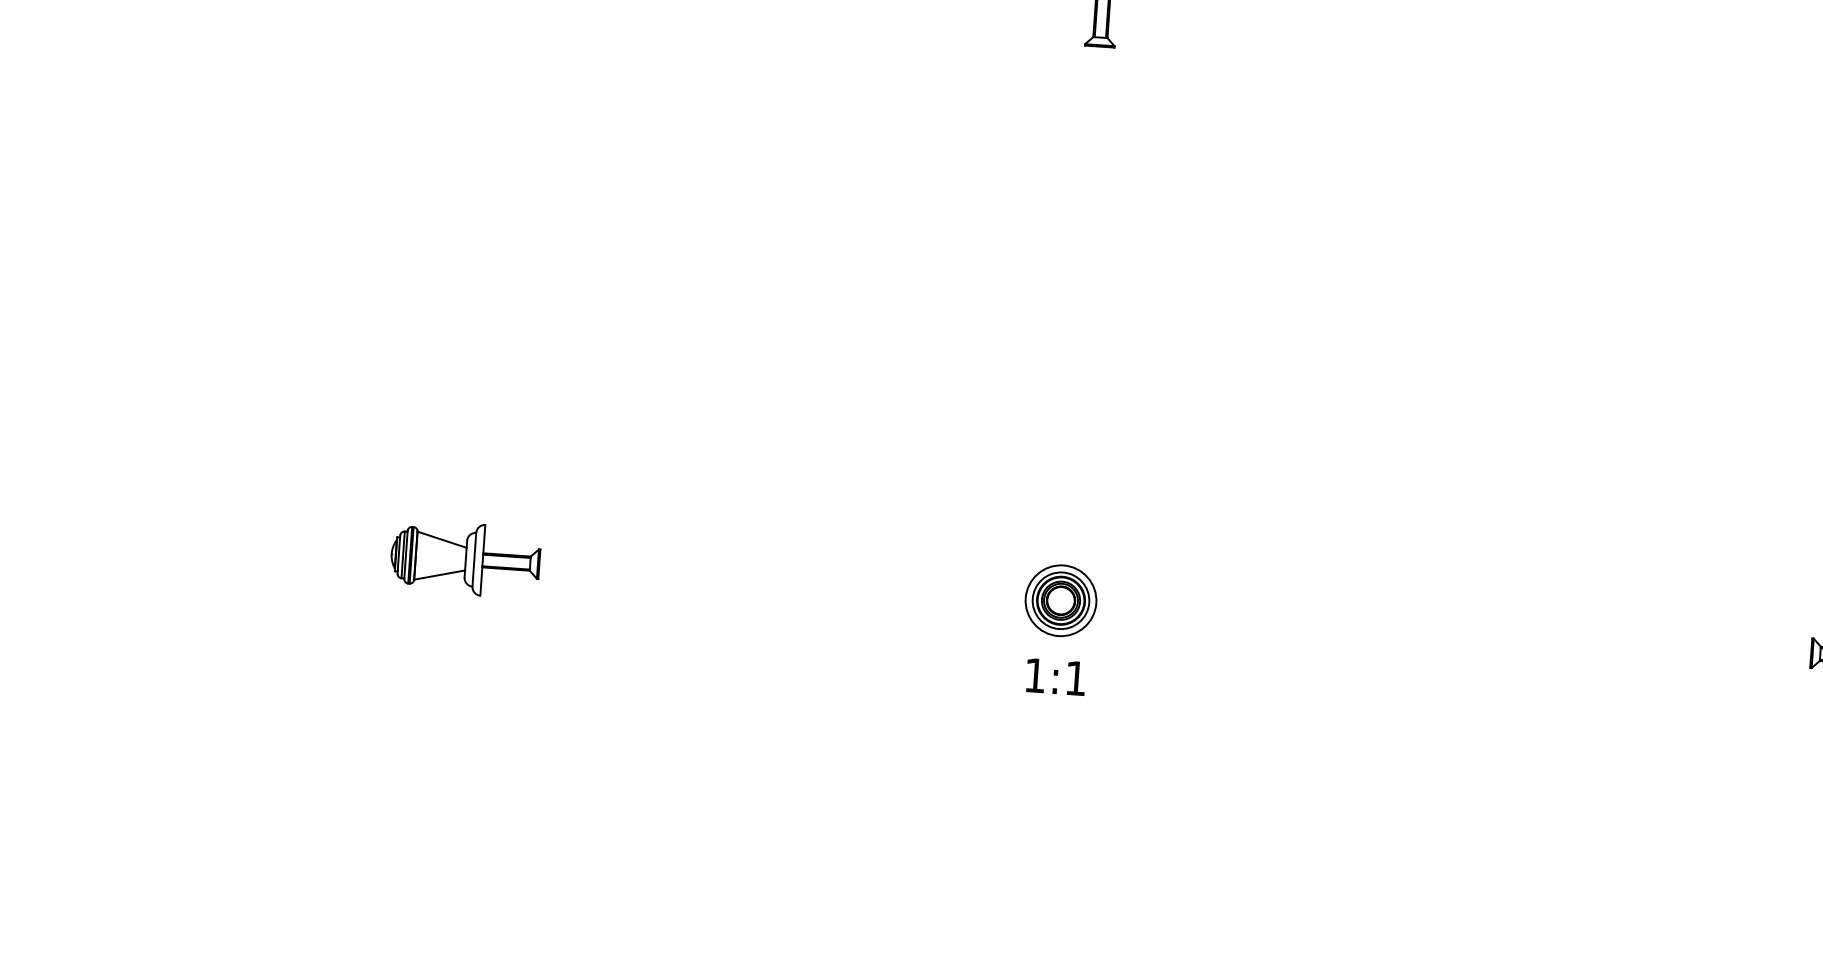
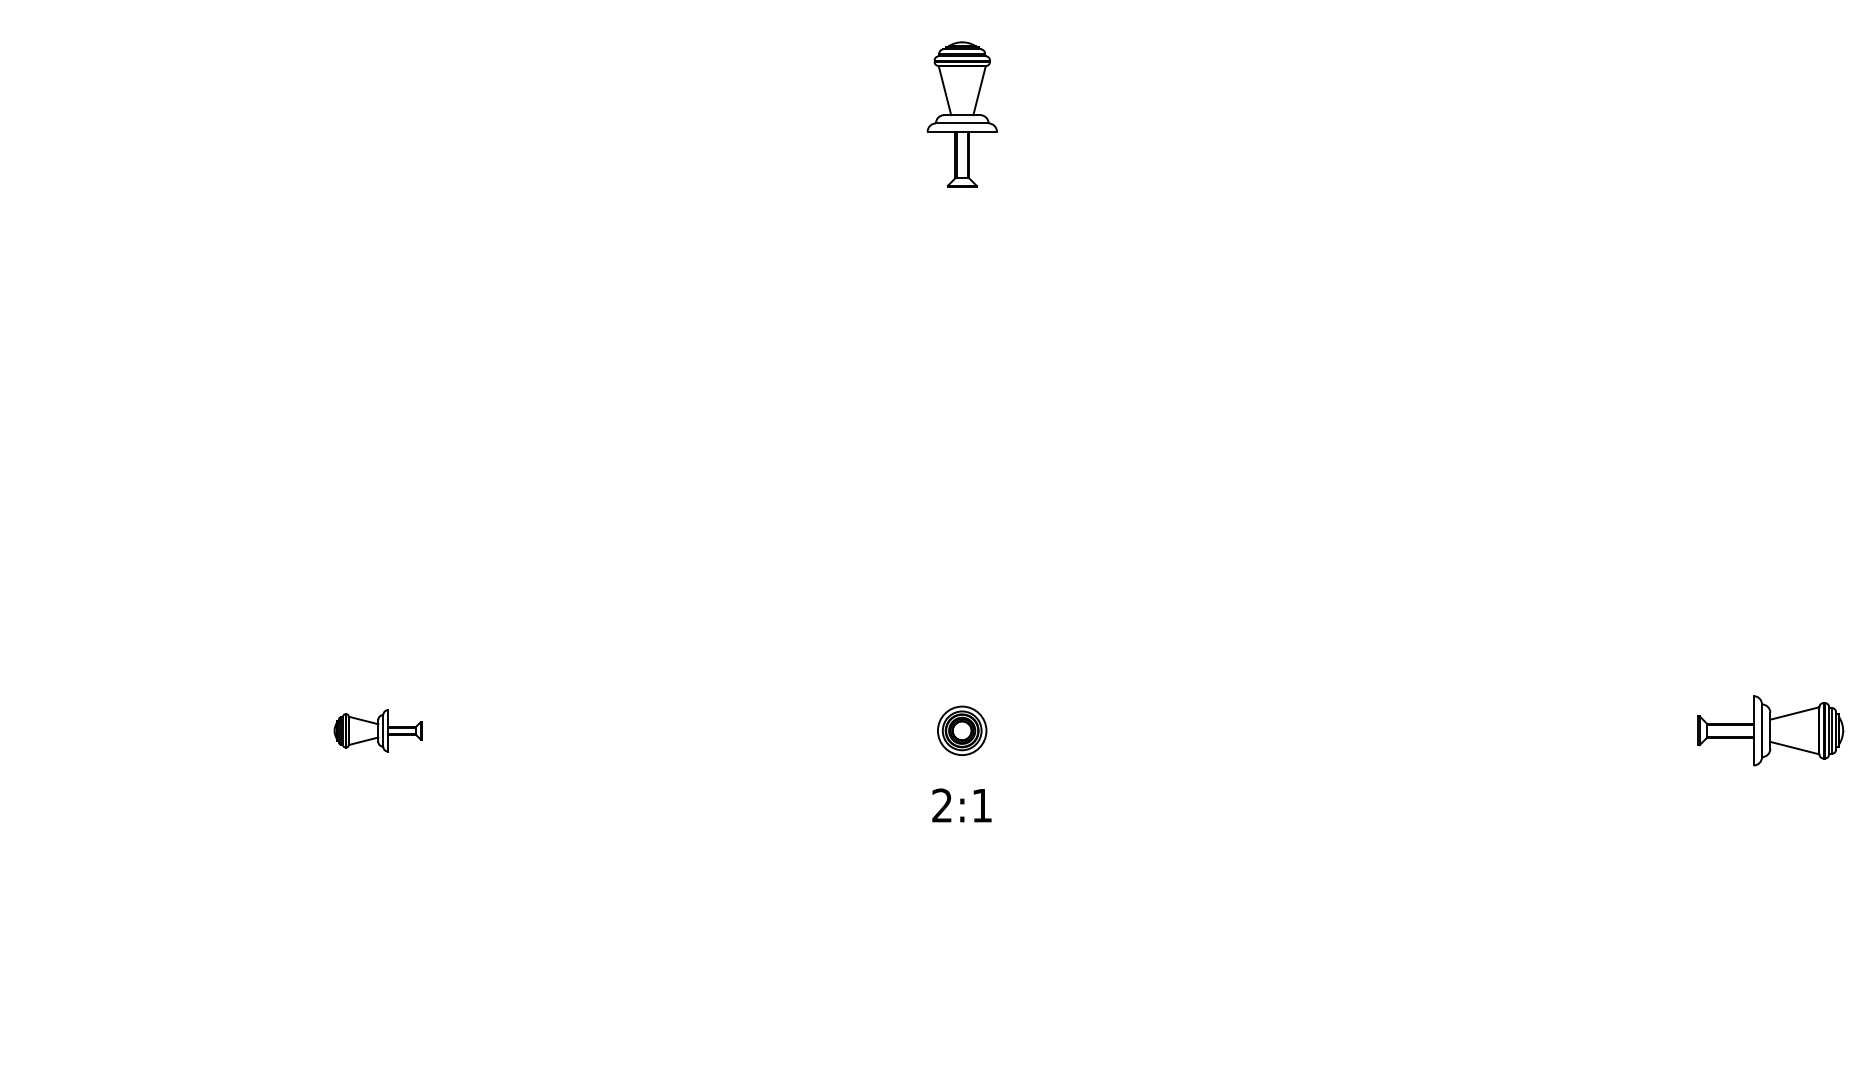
part: (464, 558) -> (377, 730), size x0.6
part: (1060, 600) -> (961, 730), size x0.7
text: (1034, 675) -> (941, 805), 1:1 -> 2:1

